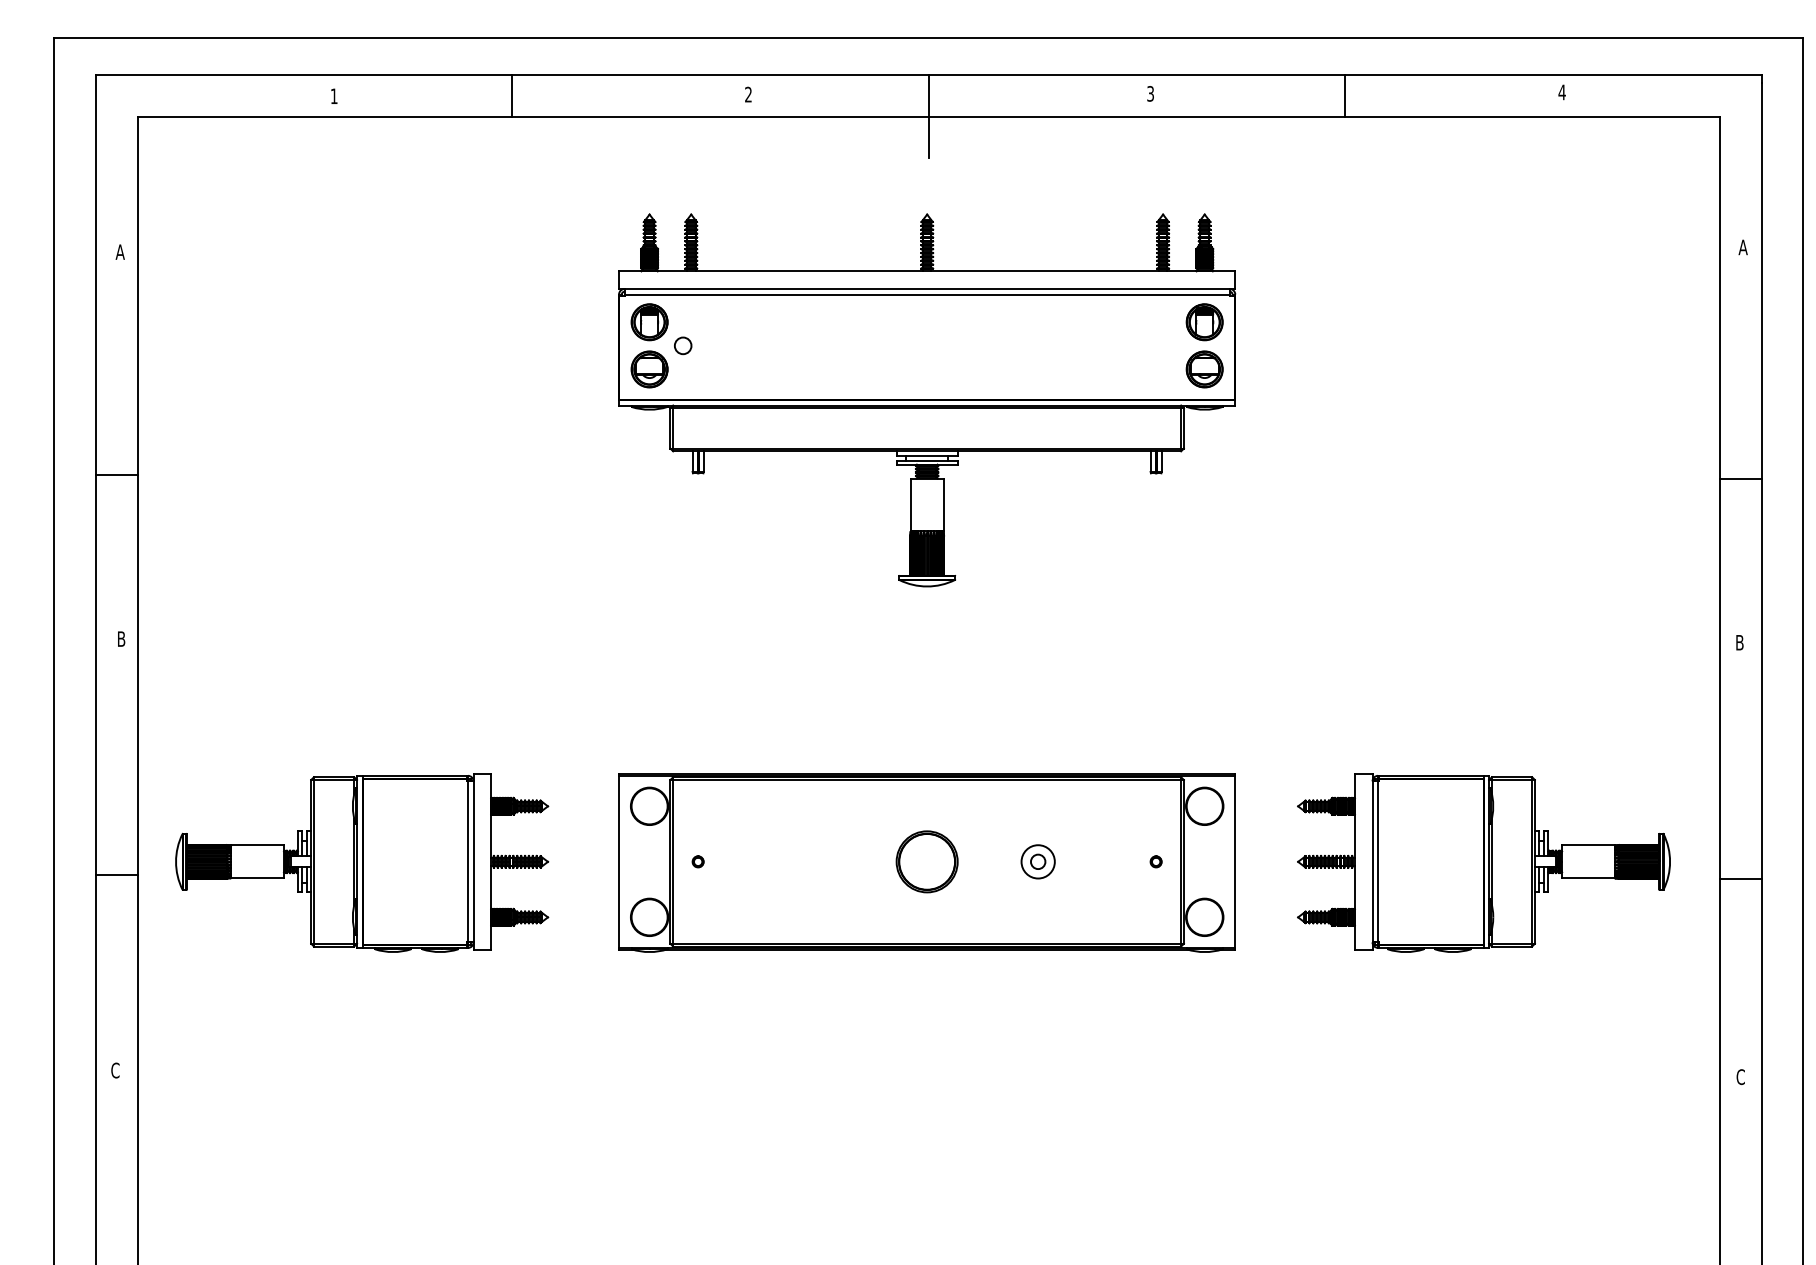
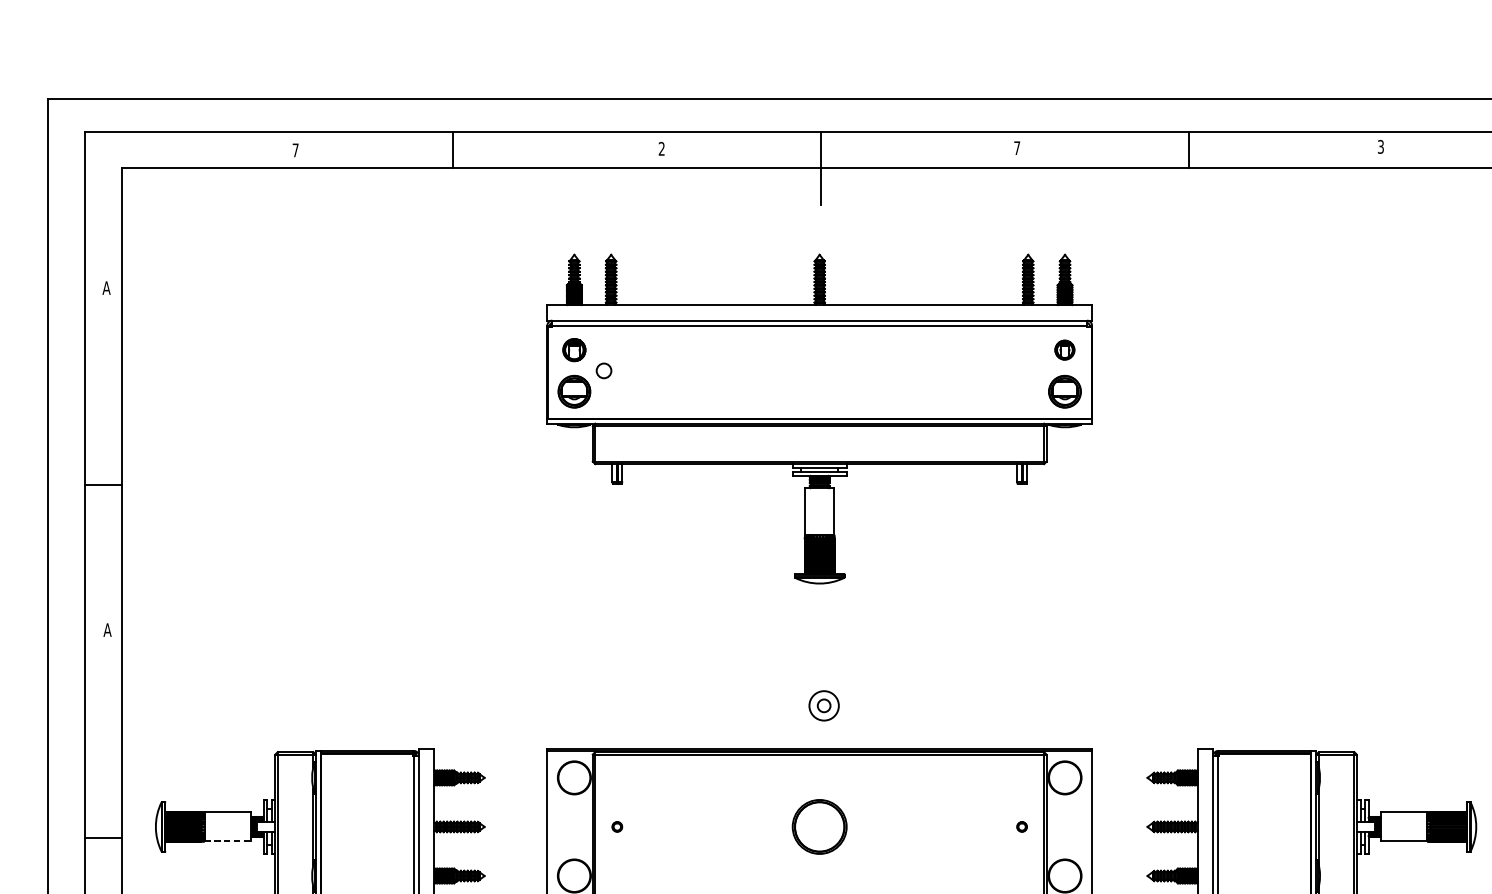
text: (1561, 92) -> (1380, 146), 4 -> 3
text: (1150, 93) -> (1017, 147), 3 -> 7
text: (334, 95) -> (295, 149), 1 -> 7
part: (649, 322) -> (574, 350), size x0.7
part: (1204, 322) -> (1064, 350), size x0.6
text: (120, 638) -> (106, 629), B -> A
part: (1037, 861) -> (823, 705), moved
line: (258, 878) -> (228, 841), solid -> dashed

